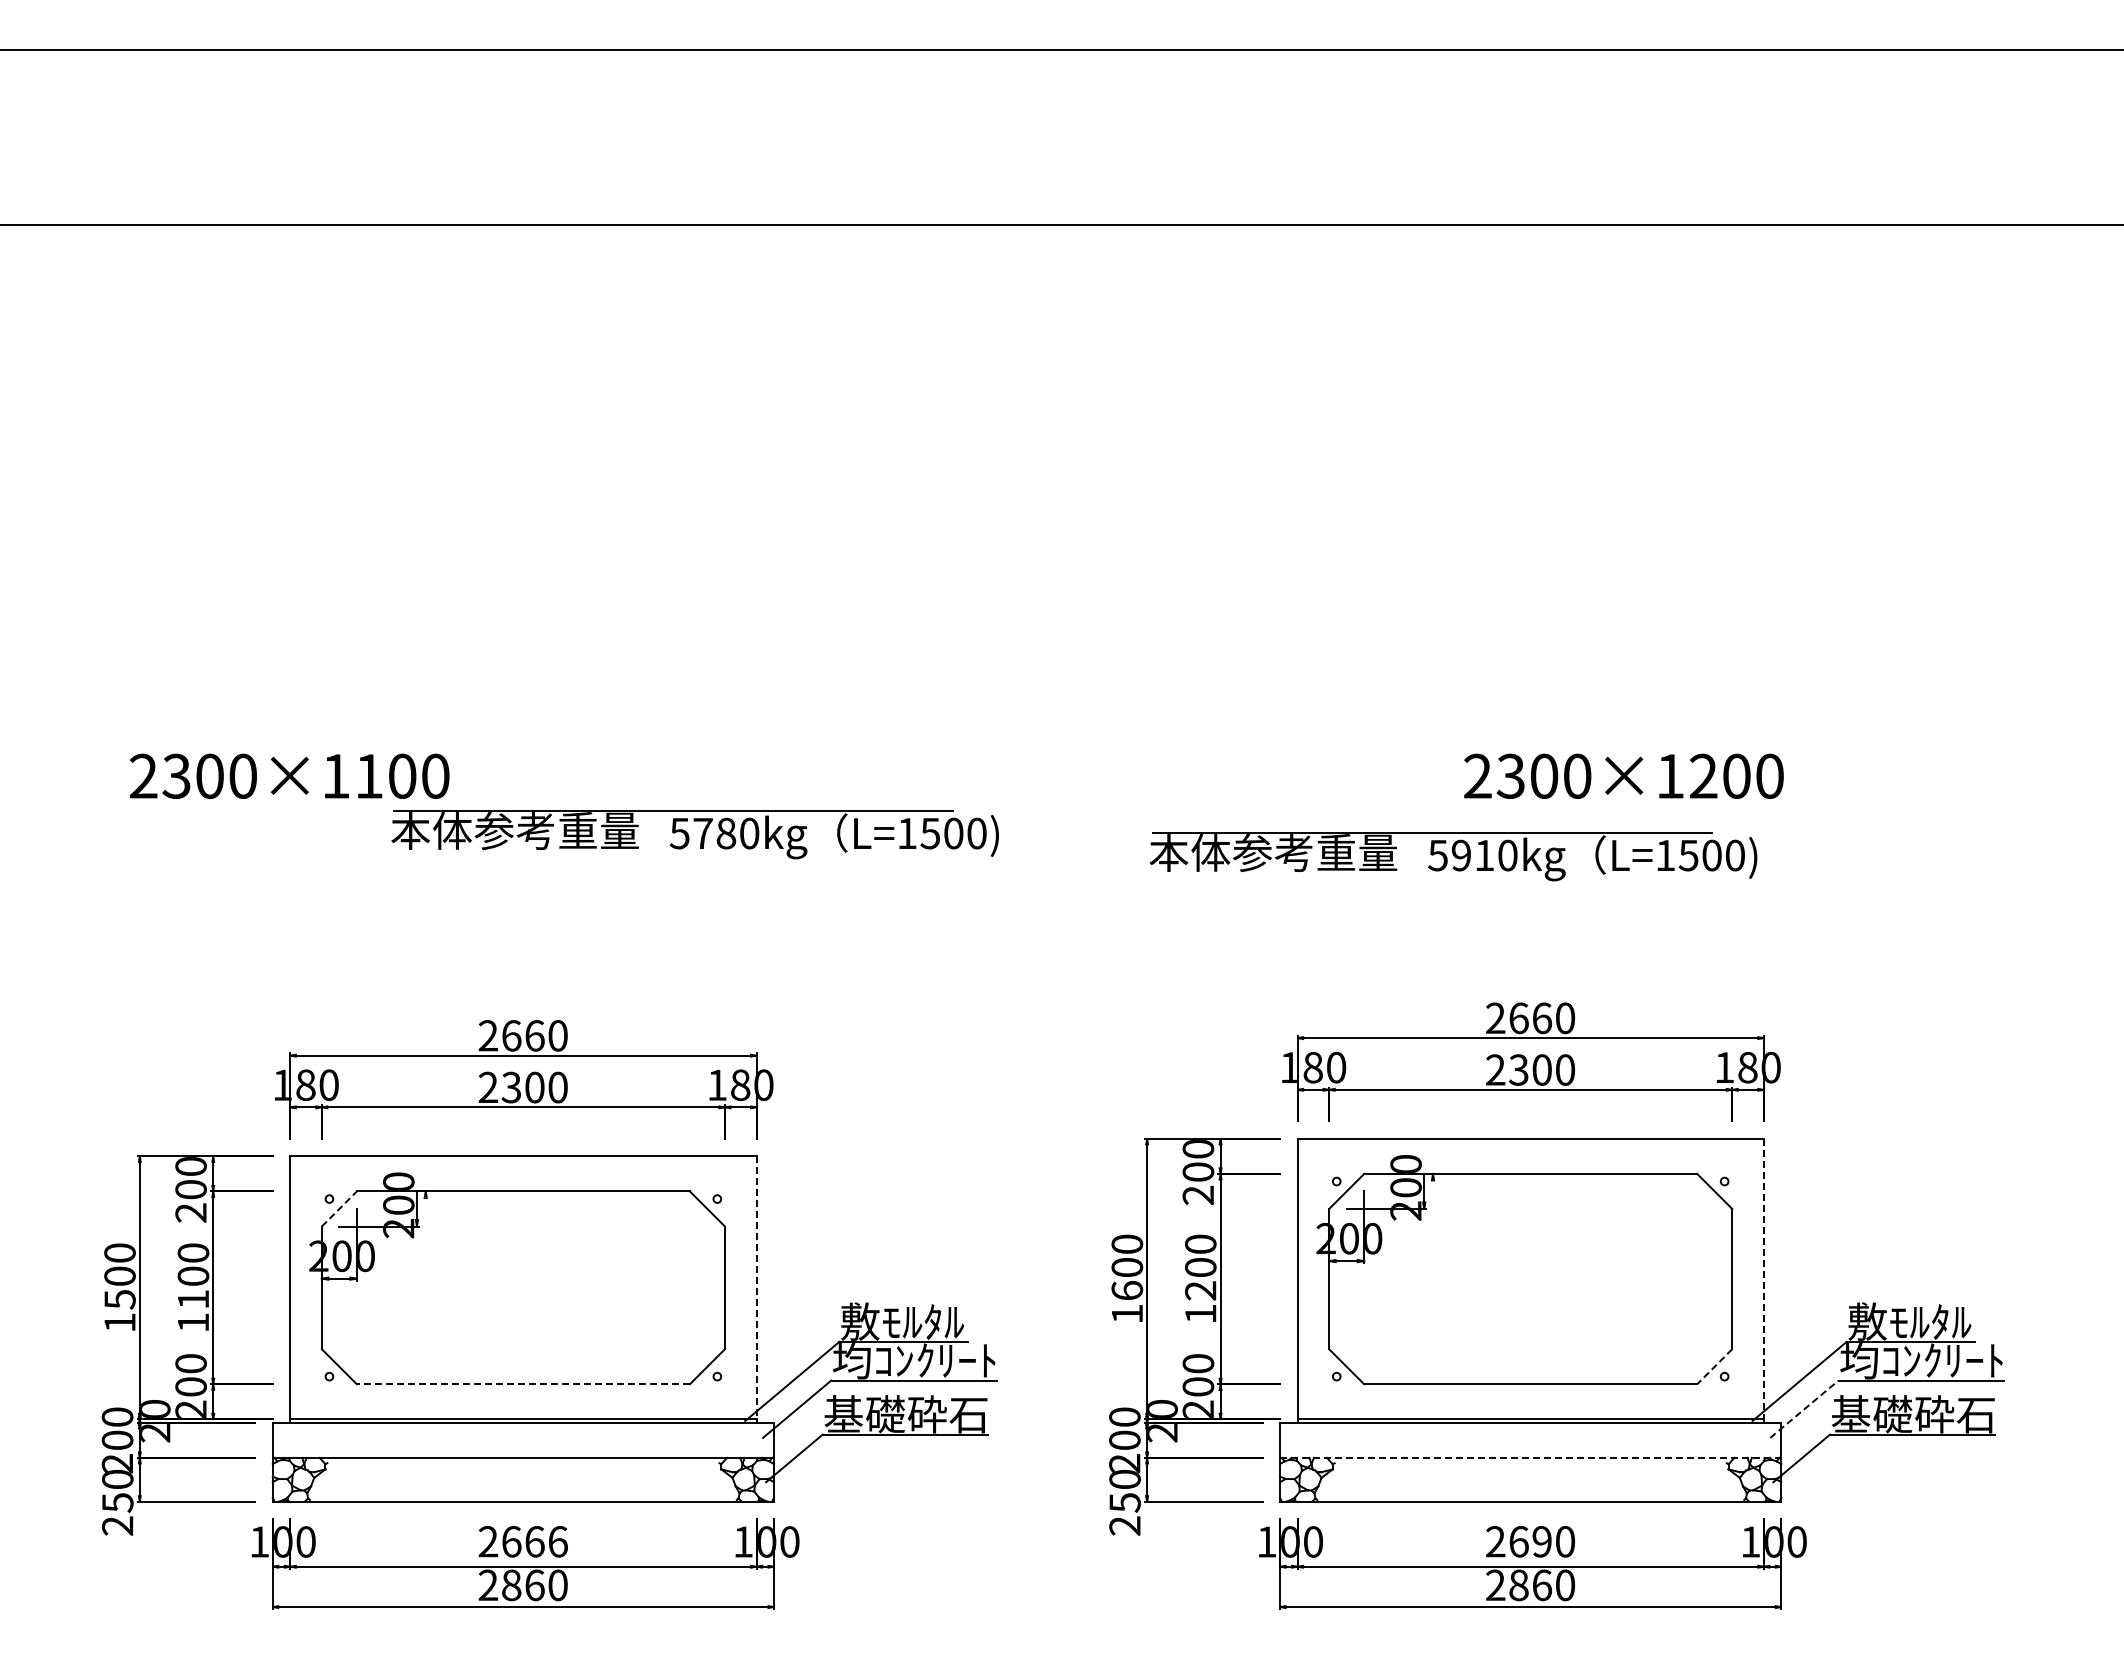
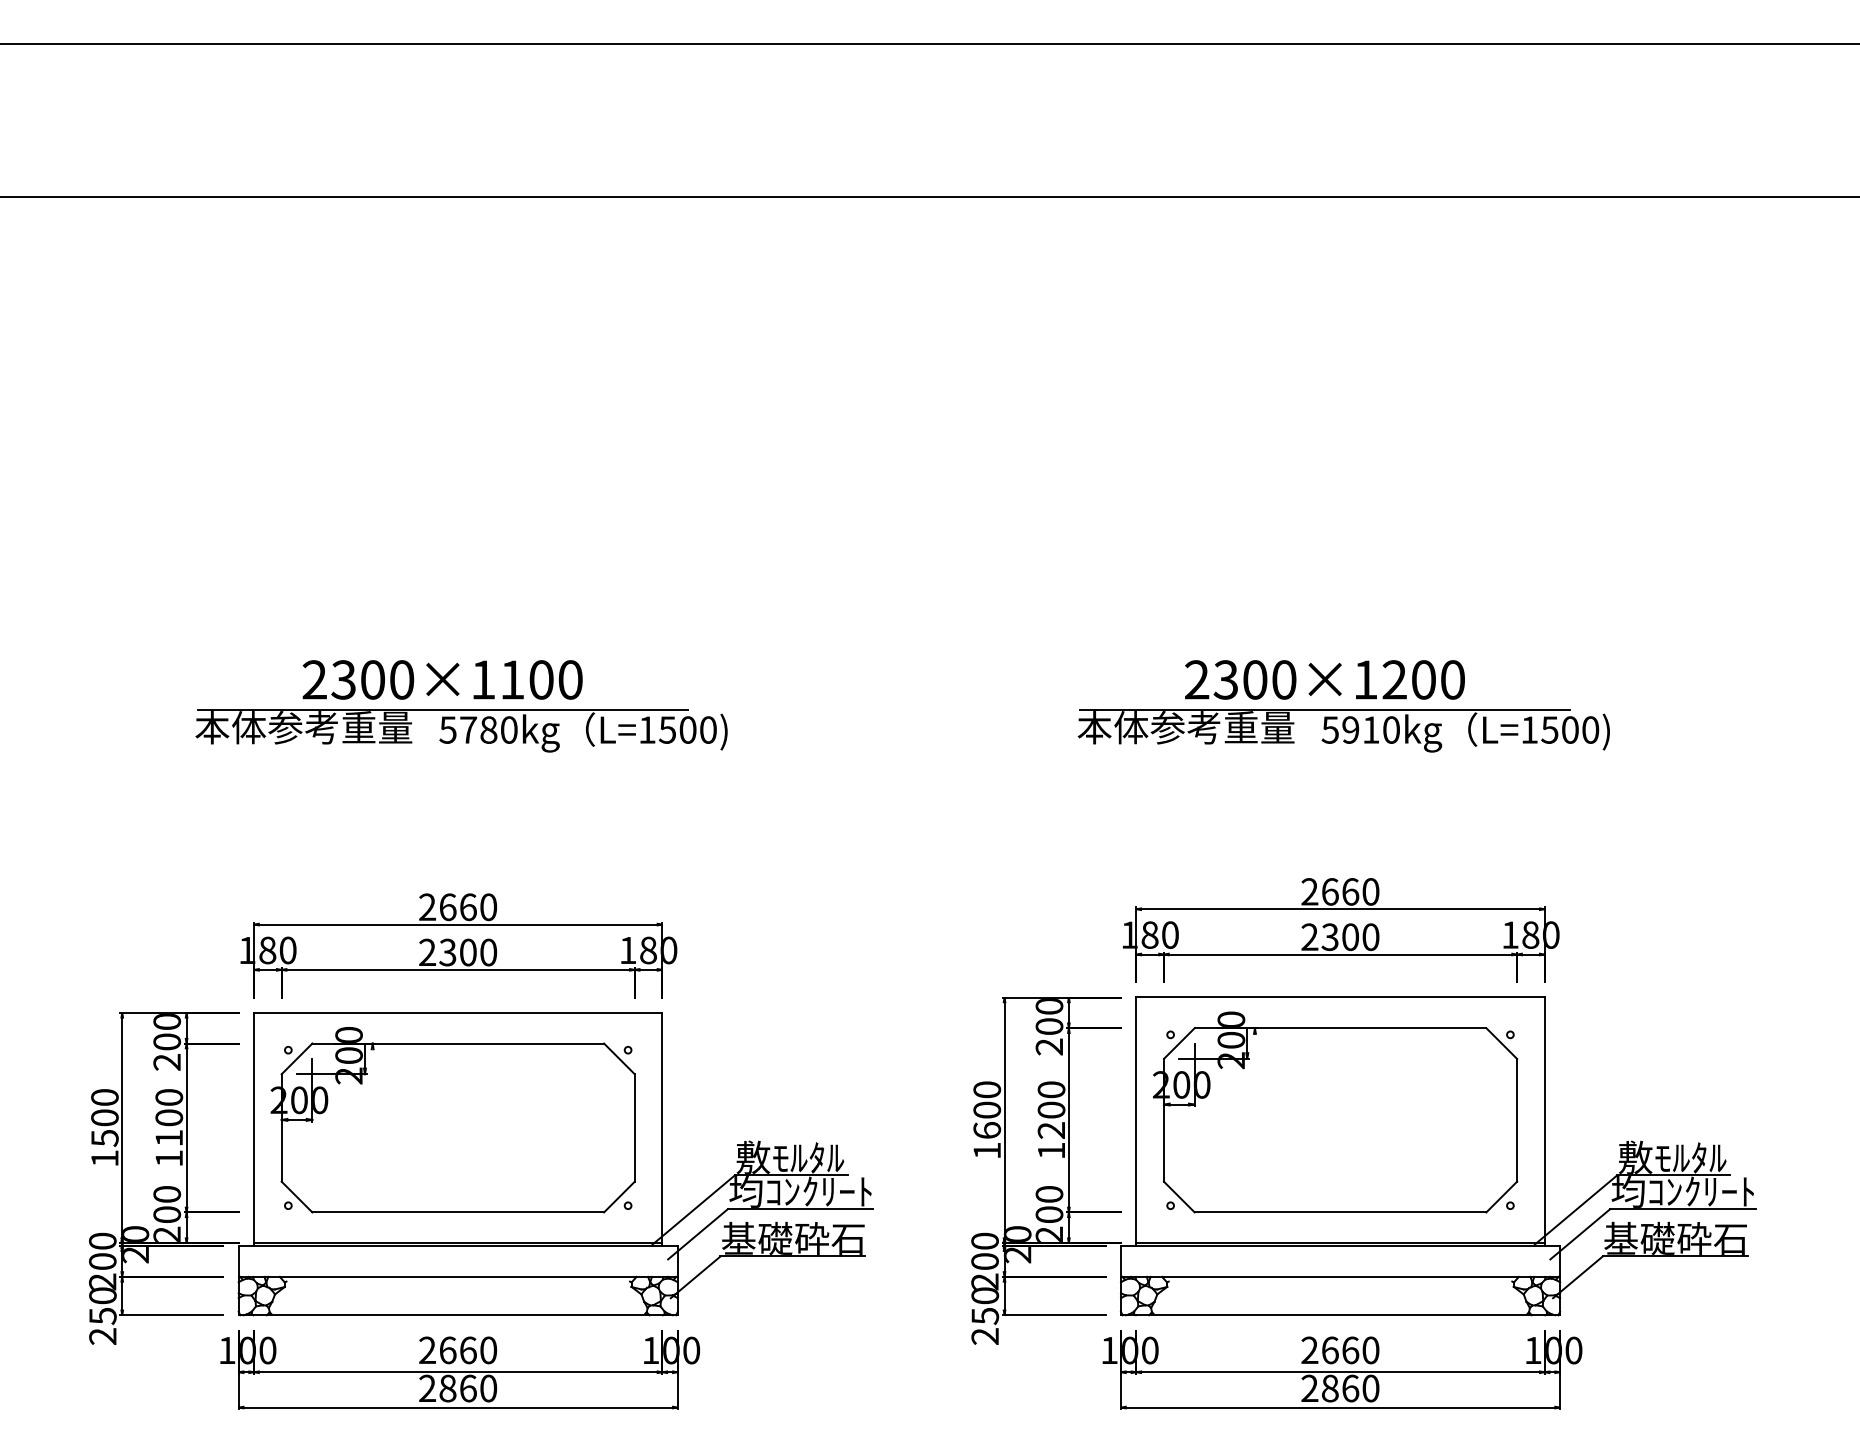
text: (289, 775) -> (442, 679), moved
text: (1623, 775) -> (1324, 679), moved
part: (694, 834) -> (460, 730), moved
part: (1453, 856) -> (1343, 730), moved
line: (339, 1208) -> (297, 1058), dashed -> solid
line: (1763, 1279) -> (1544, 1120), dashed -> solid
line: (756, 1288) -> (662, 1128), dashed -> solid
line: (1714, 1366) -> (1501, 1196), dashed -> solid
line: (523, 1384) -> (458, 1212), dashed -> solid
line: (1804, 1409) -> (1580, 1234), dashed -> solid
line: (1530, 1457) -> (1340, 1276), dashed -> solid
text: (557, 1541) -> (488, 1350), 2666 -> 2660
text: (1542, 1541) -> (1350, 1350), 2690 -> 2660

